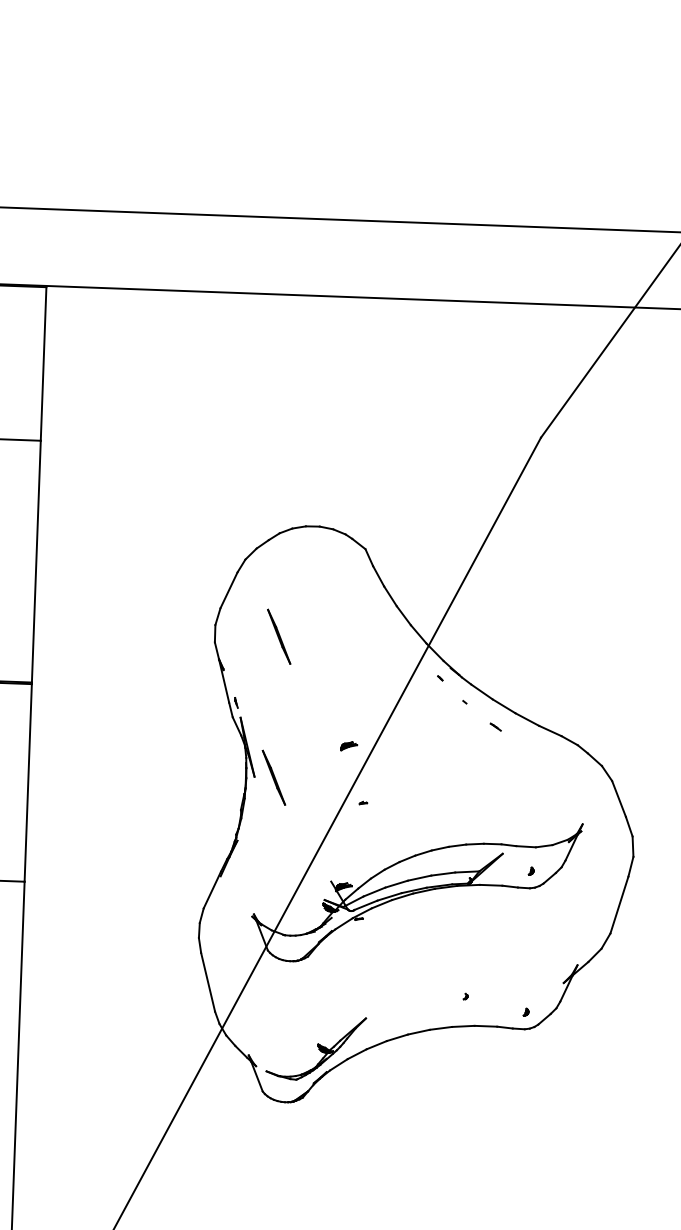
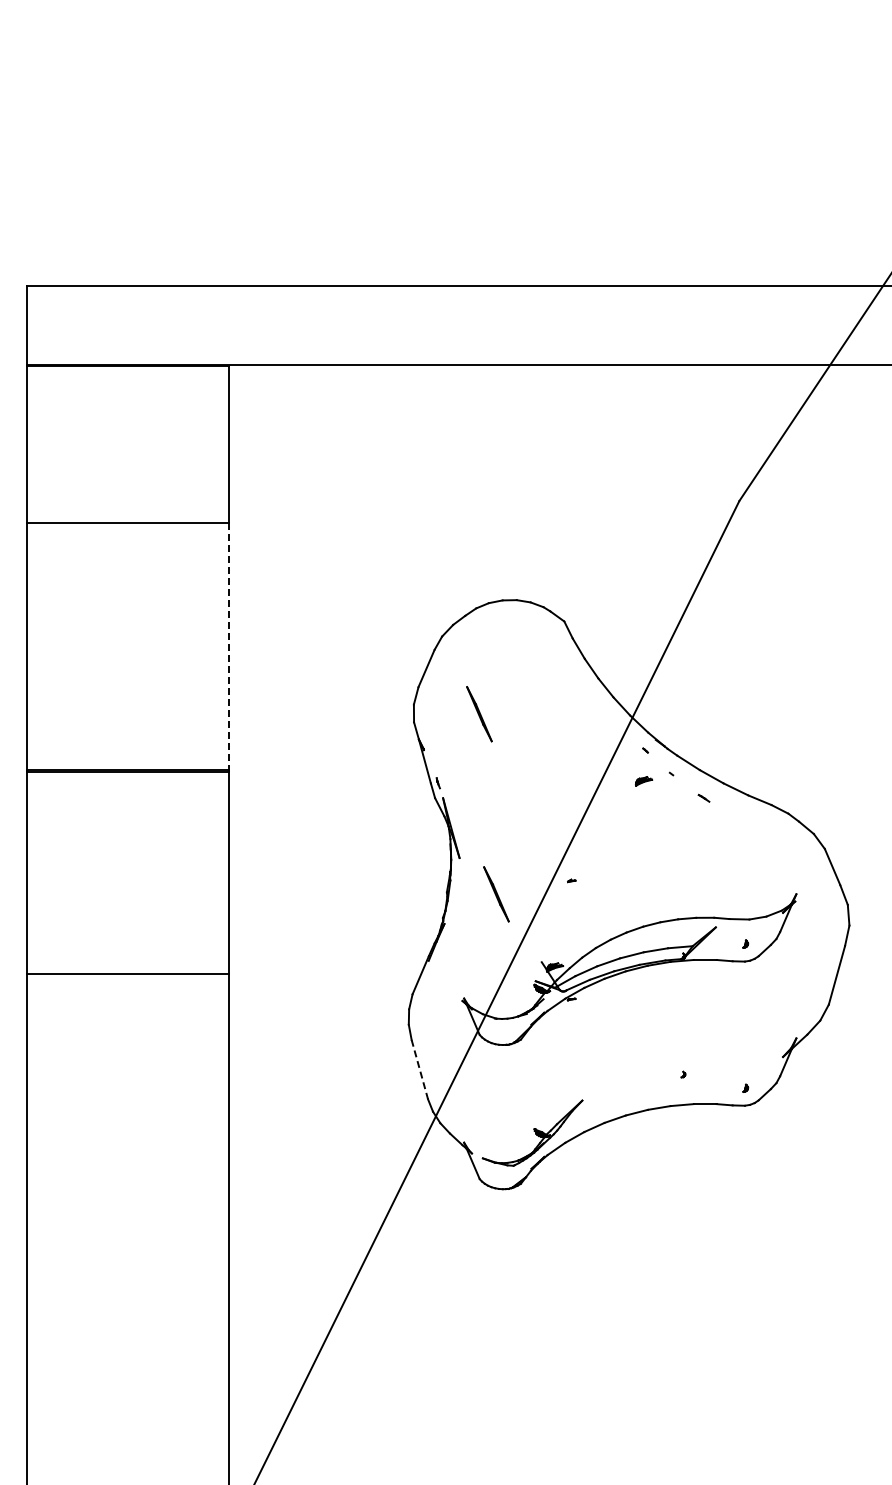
line: (36, 561) -> (228, 646), solid -> dashed
part: (349, 746) -> (644, 781), moved
line: (274, 777) -> (496, 894), moved
line: (207, 982) -> (419, 1069), solid -> dashed

